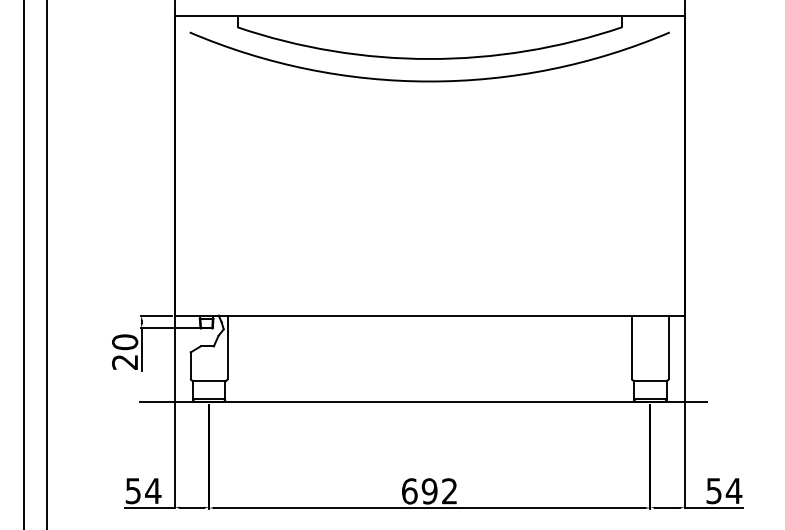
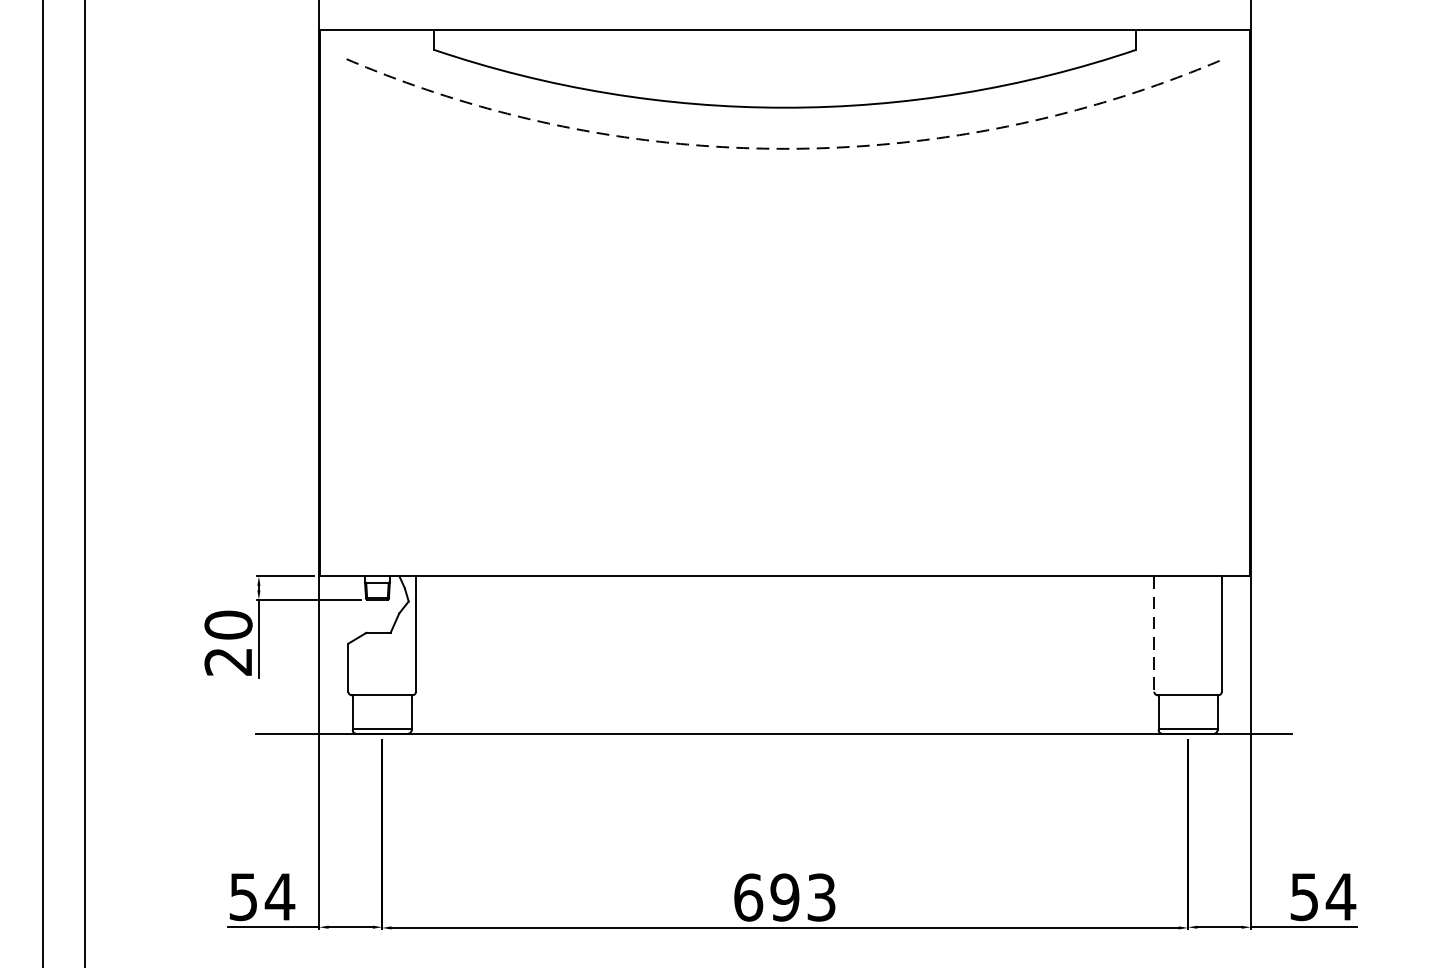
arc: (429, 81) -> (784, 148), solid -> dashed
line: (631, 347) -> (1153, 634), solid -> dashed
text: (449, 491) -> (821, 897), 692 -> 693

